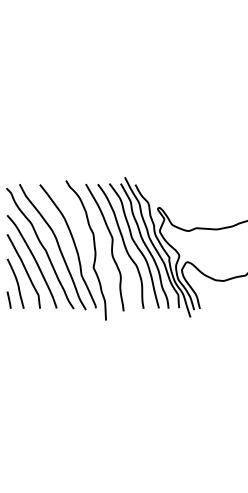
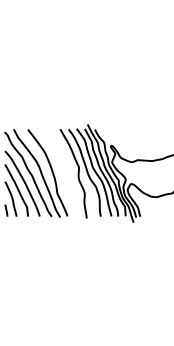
curve: (93, 246) -> (65, 173), removed

